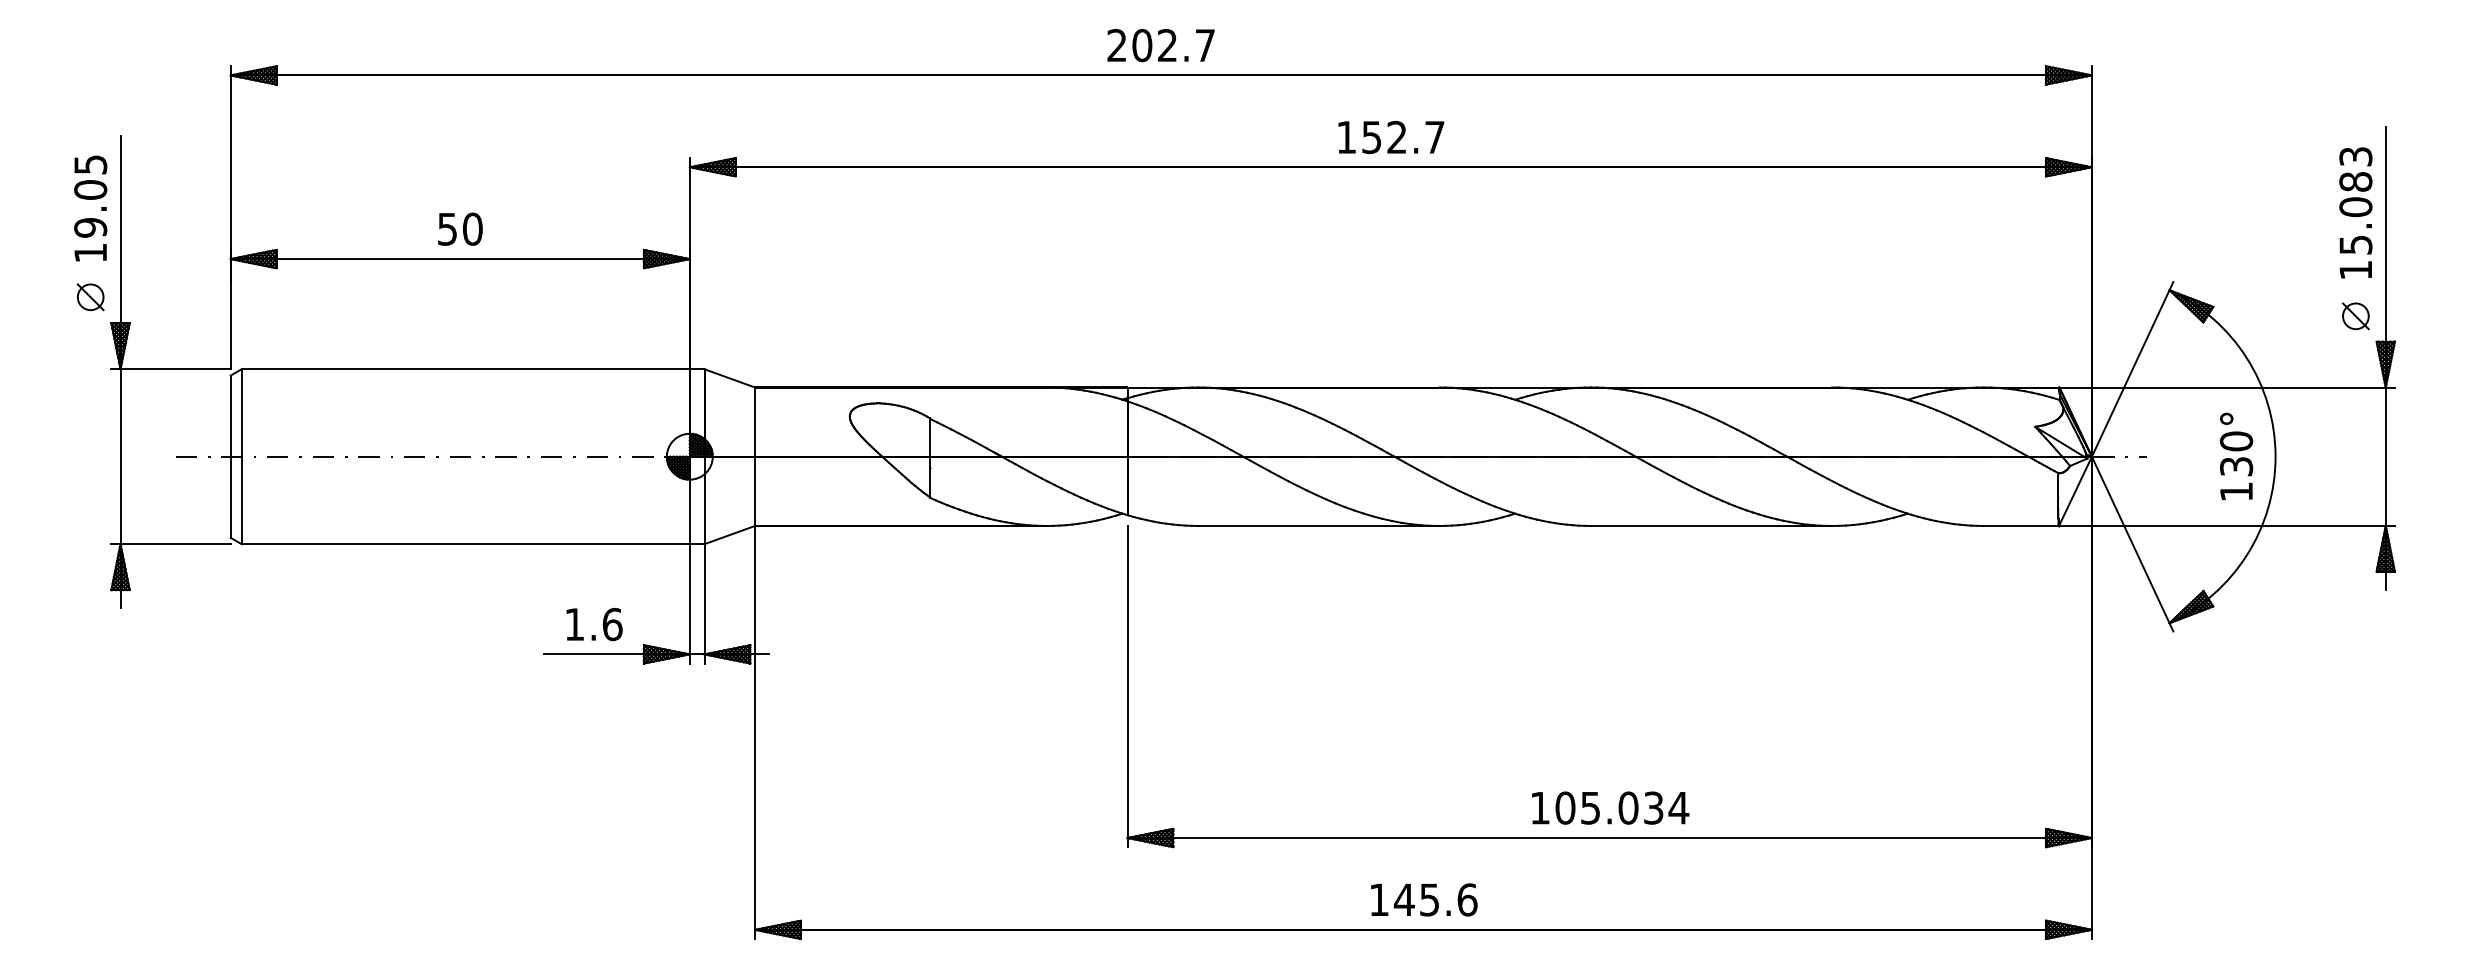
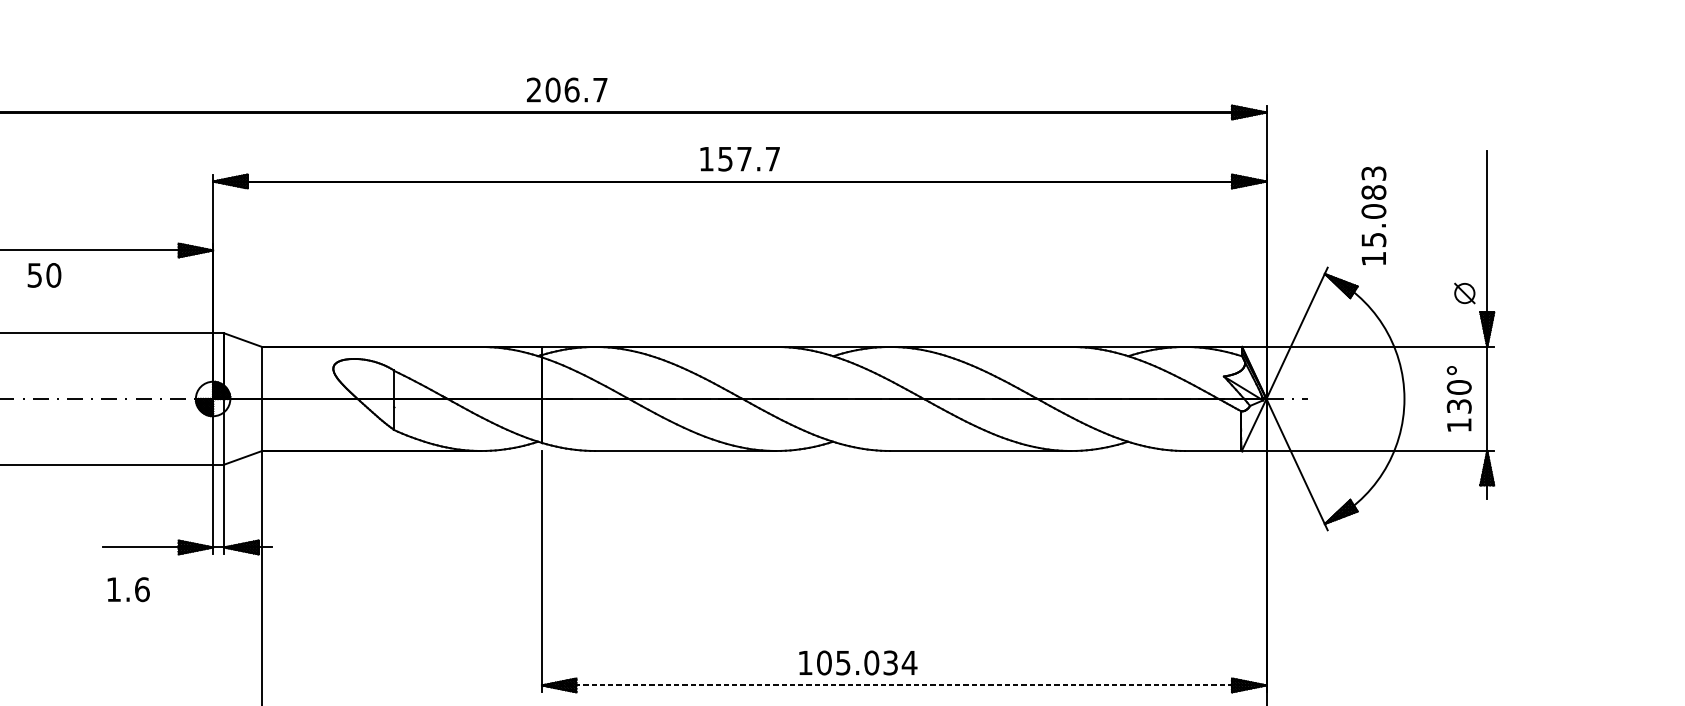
text: (1167, 45) -> (571, 90), 202.7 -> 206.7
text: (1396, 136) -> (744, 158), 152.7 -> 157.7
text: (2355, 212) -> (1373, 215), moved
text: (460, 228) -> (44, 274), moved
text: (2236, 456) -> (1459, 398), moved
text: (594, 624) -> (128, 589), moved
text: (1610, 807) -> (858, 662), moved
line: (1610, 837) -> (904, 685), solid -> dashed

